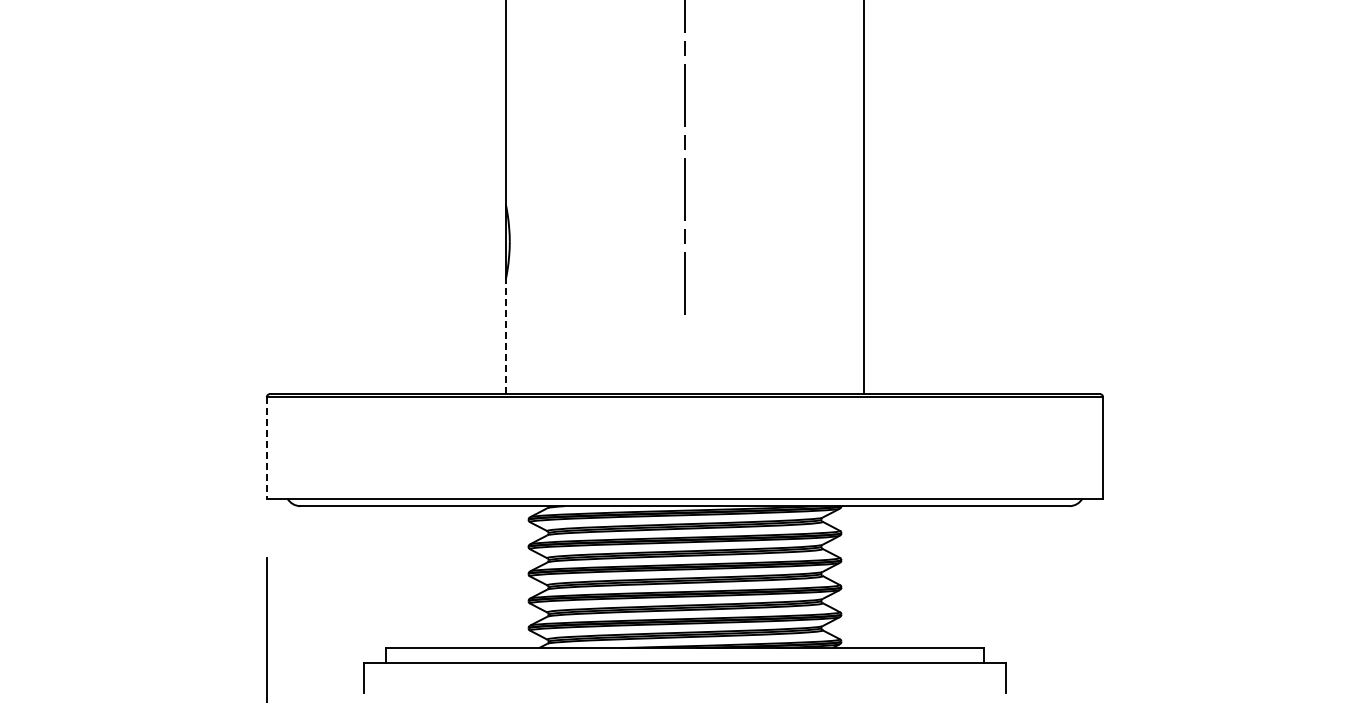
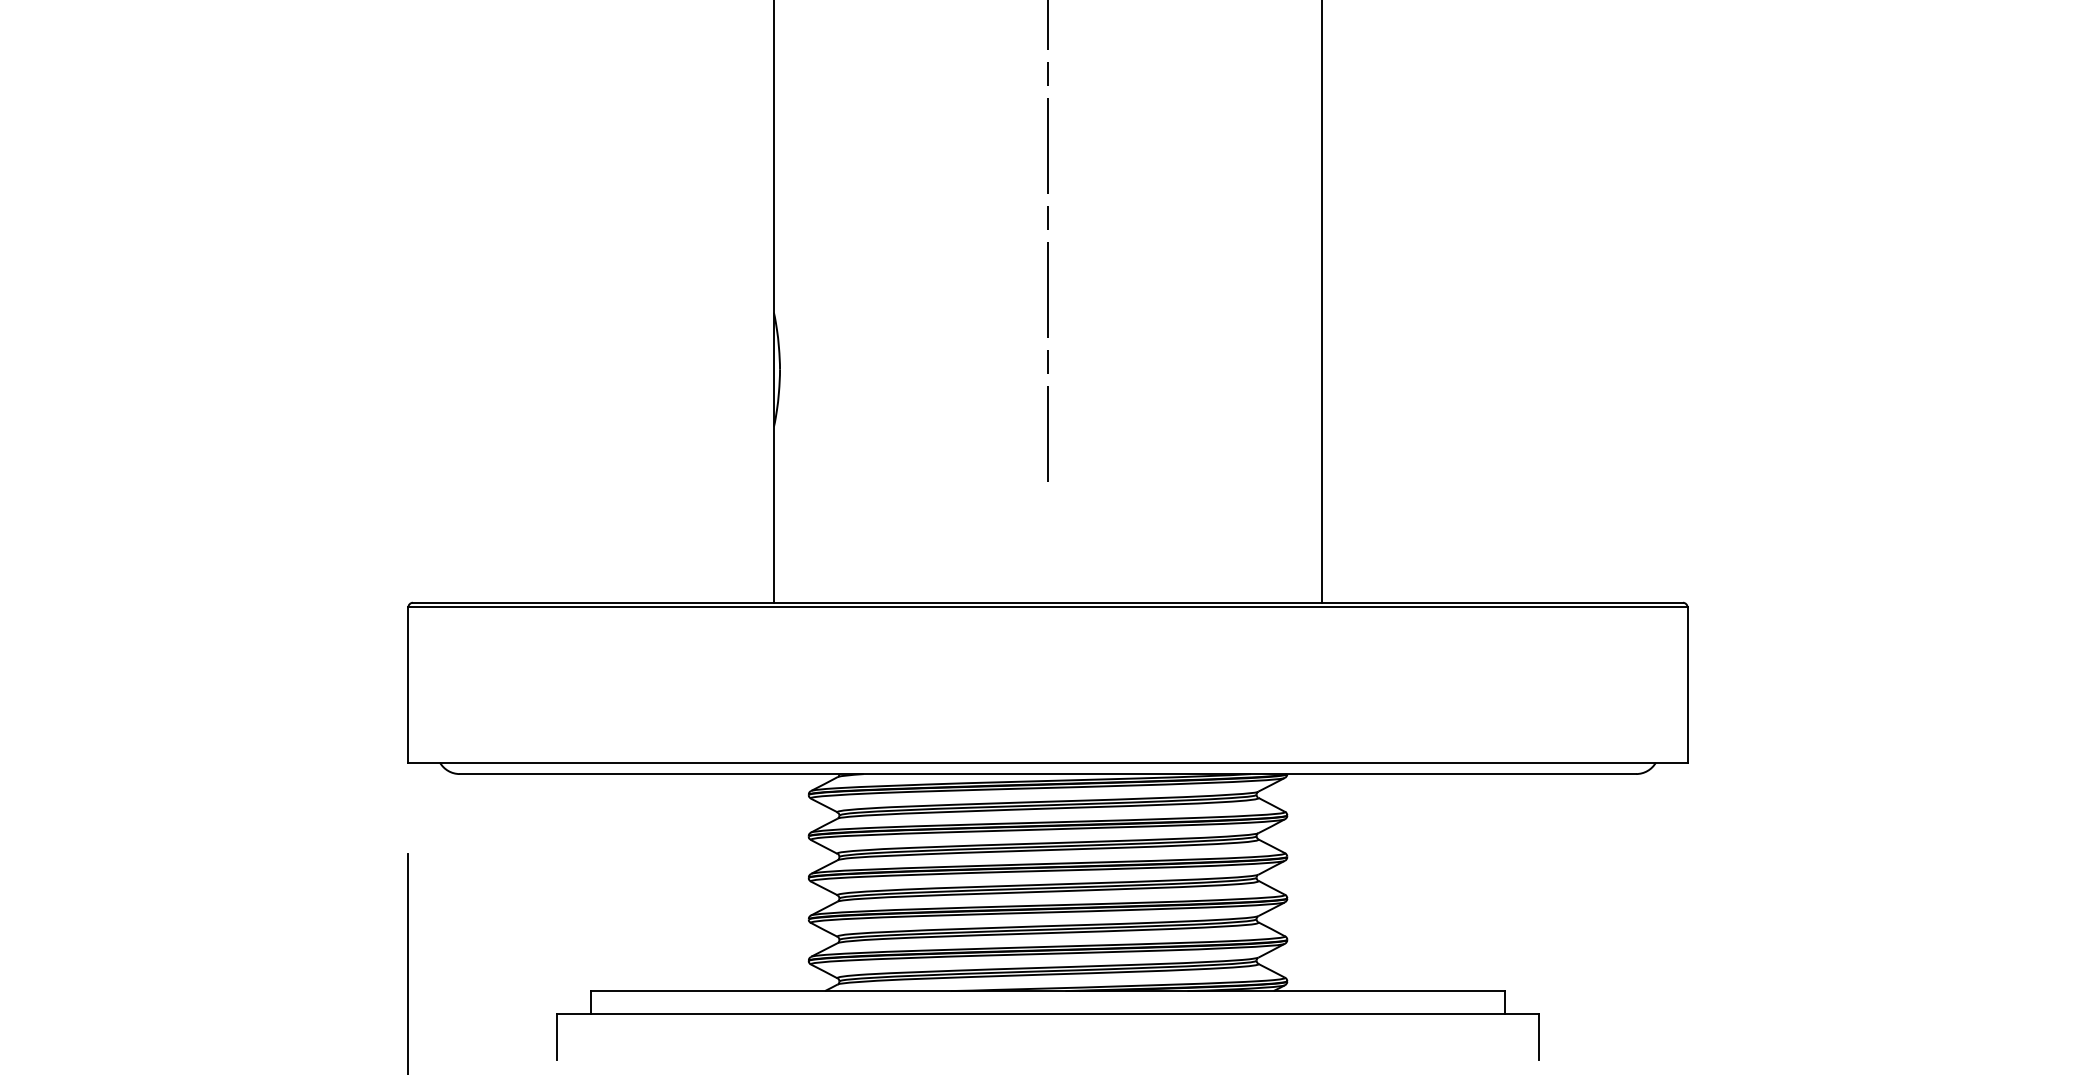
line: (505, 336) -> (773, 514), dashed -> solid
line: (266, 447) -> (407, 684), dashed -> solid

